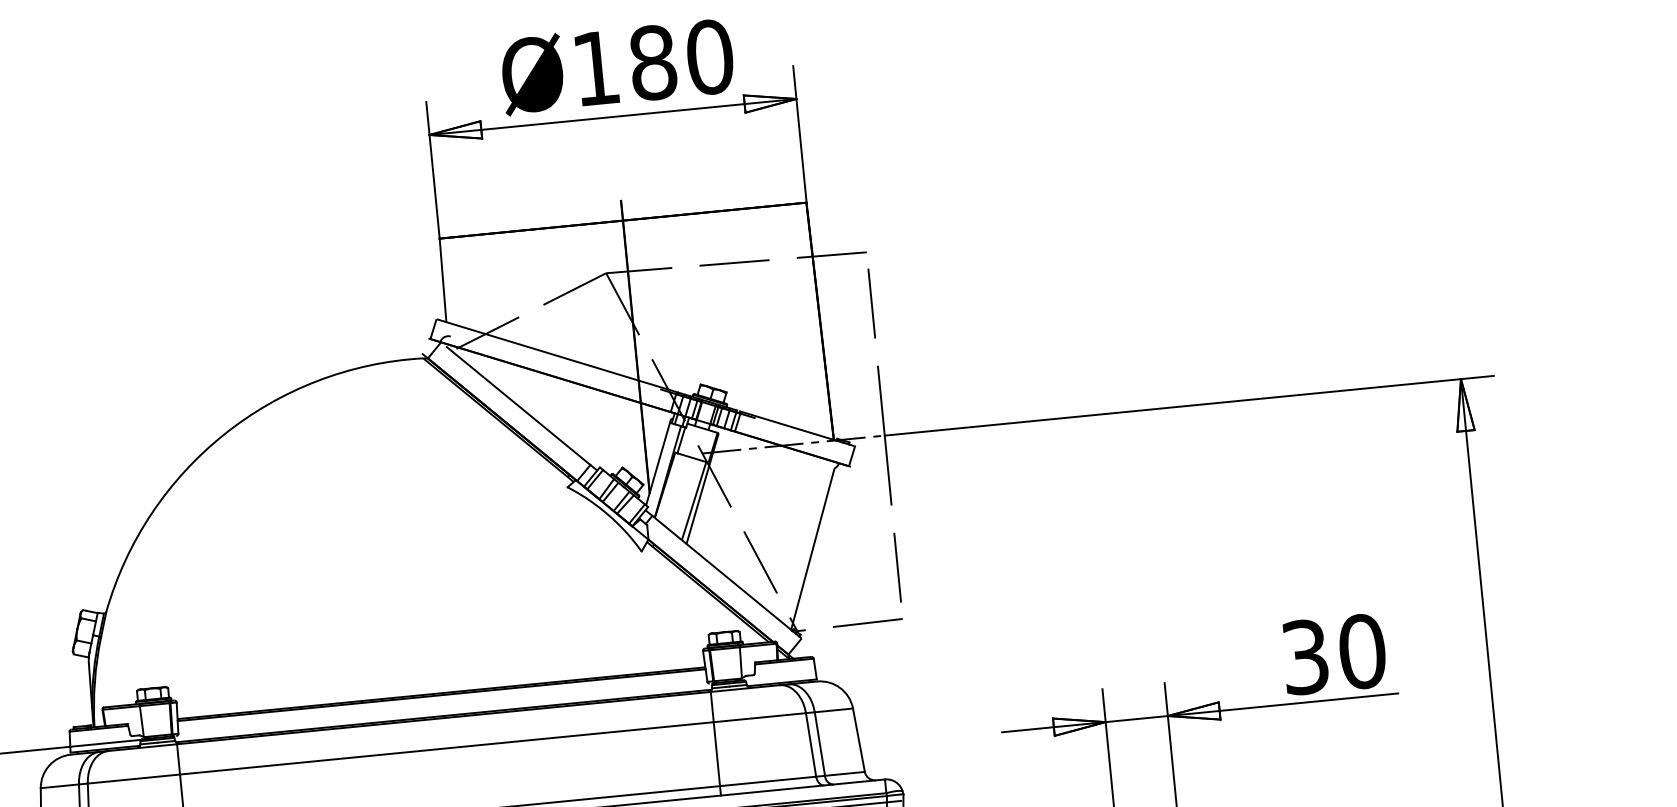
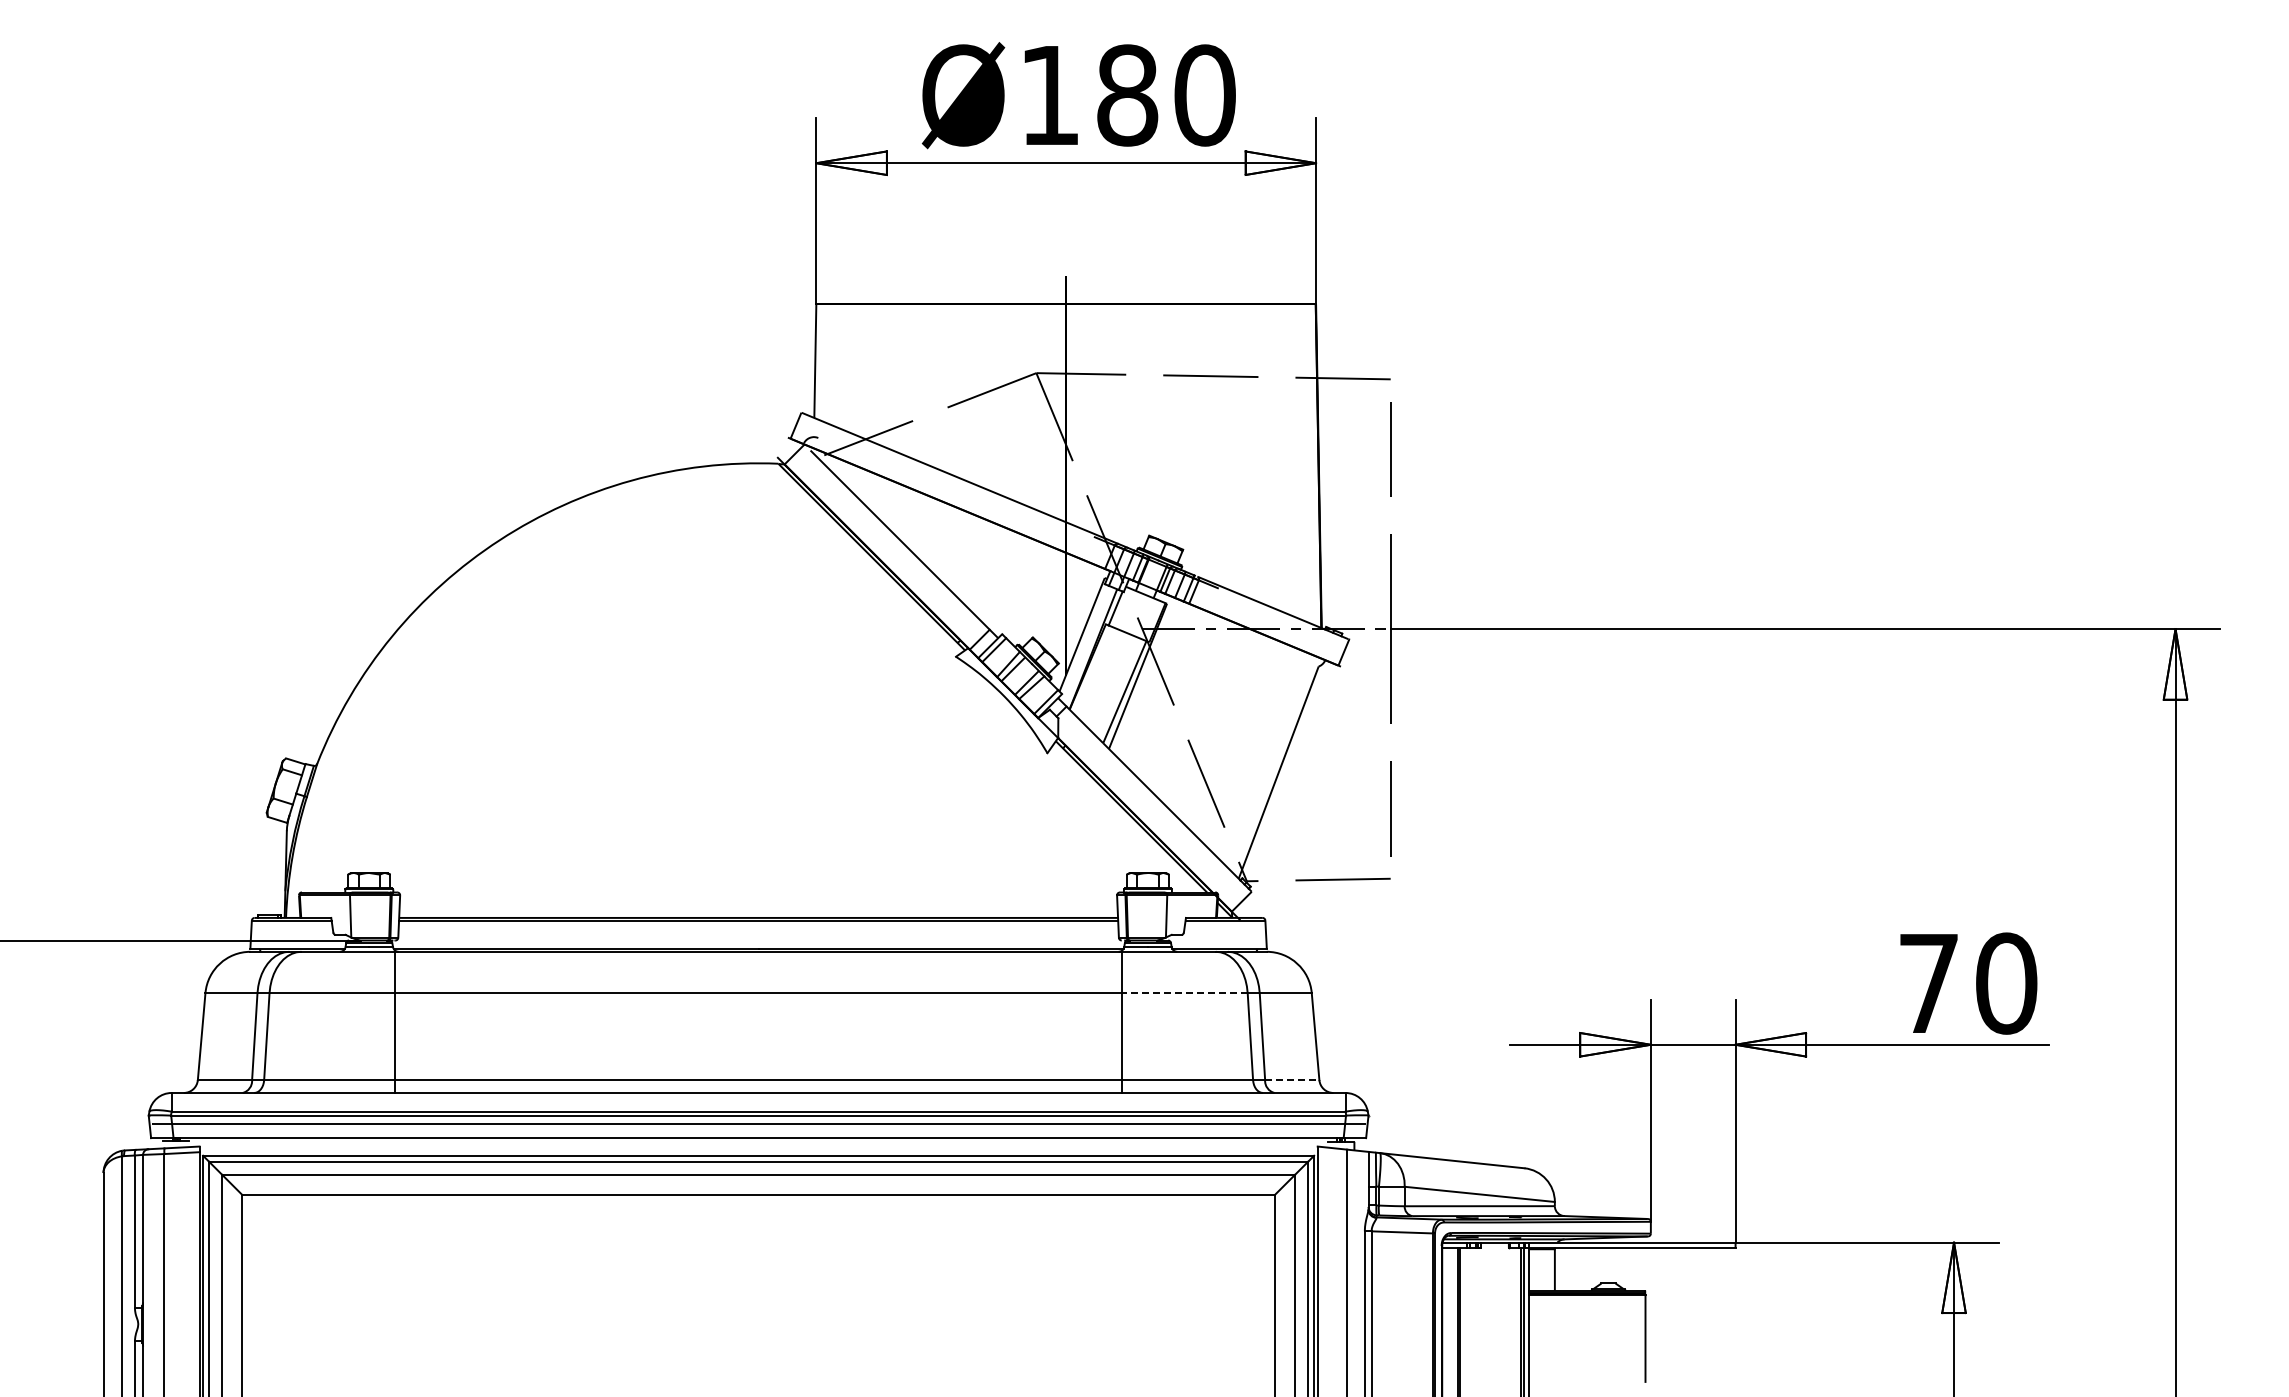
text: (1305, 657) -> (1928, 983), 30 -> 70
line: (759, 718) -> (1184, 993), solid -> dashed
line: (845, 774) -> (1292, 1080), solid -> dashed

